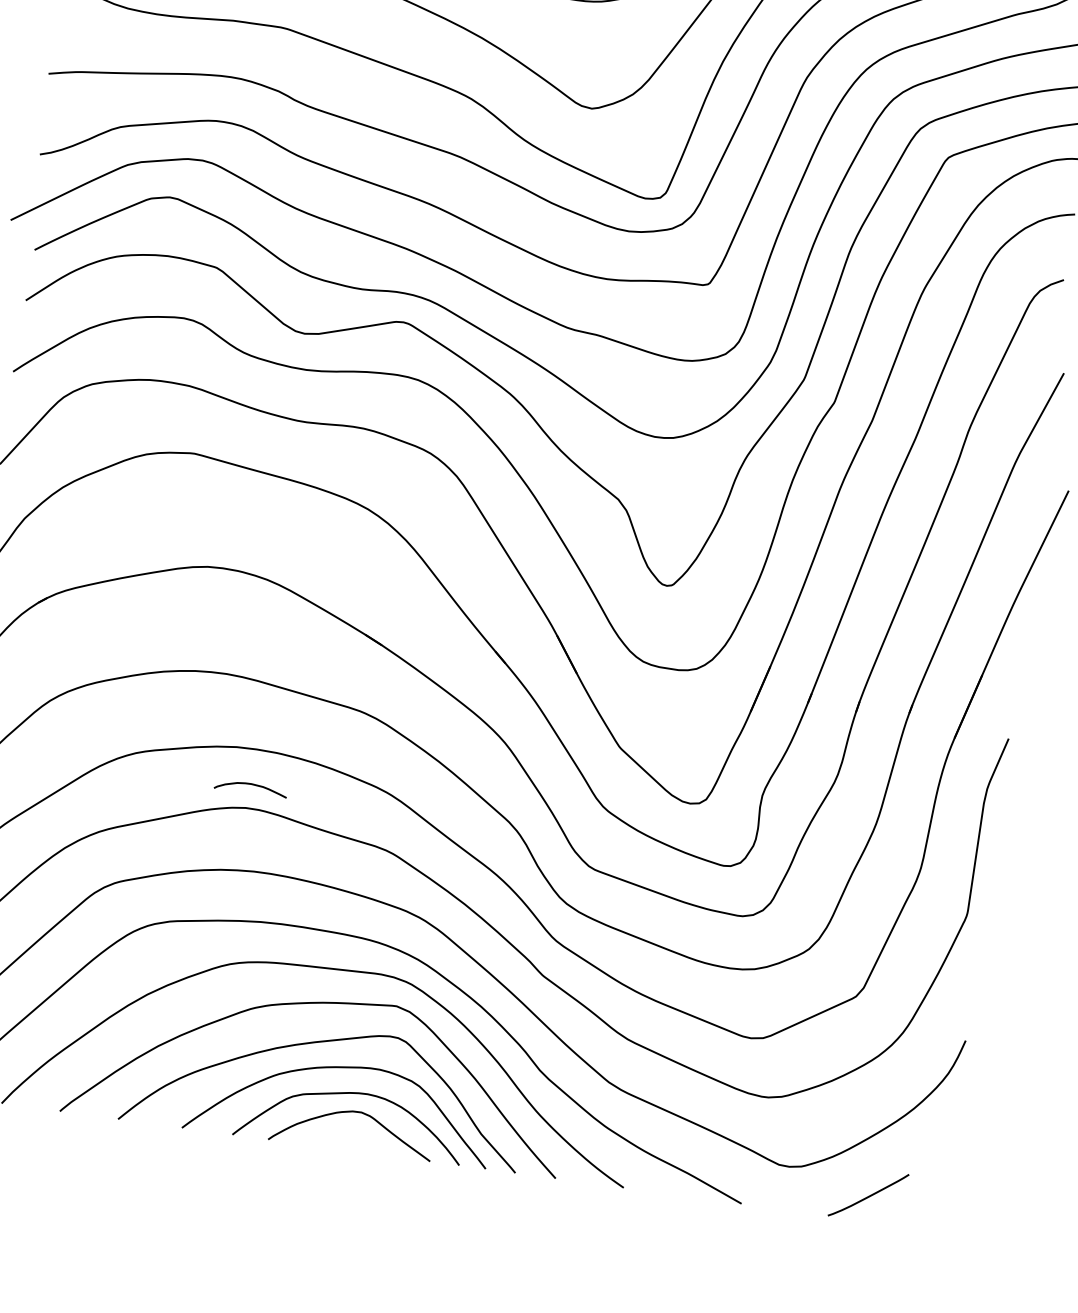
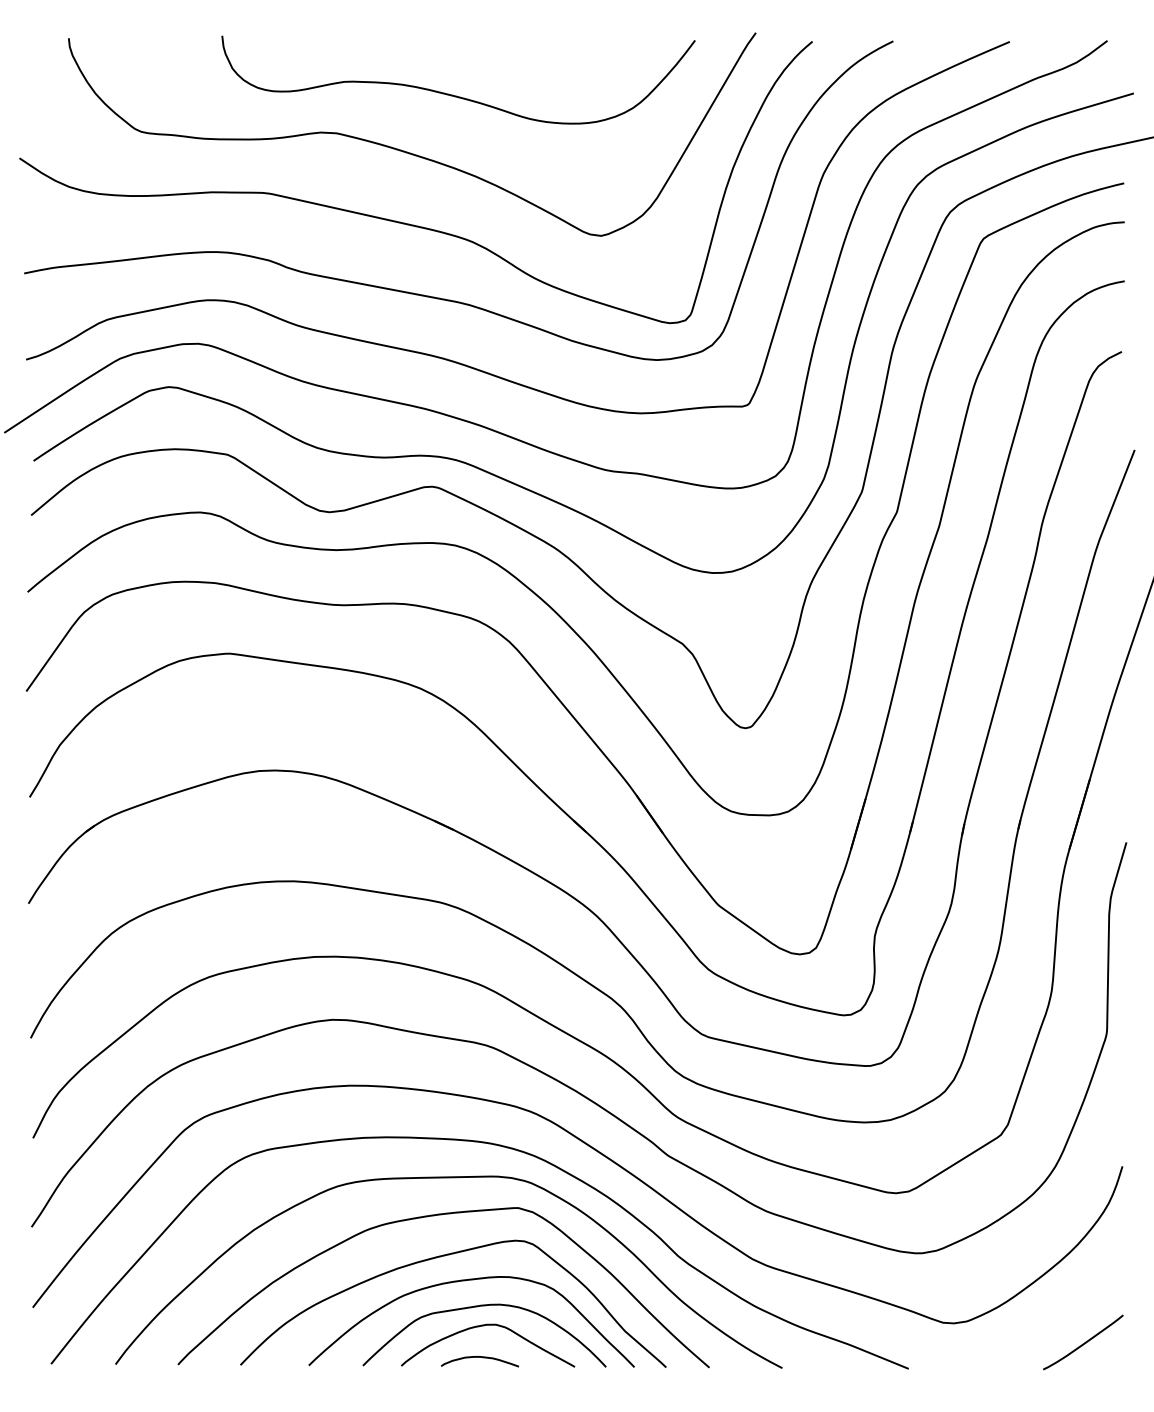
curve: (250, 784) -> (479, 1357), moved
curve: (869, 1195) -> (1084, 1342), moved

